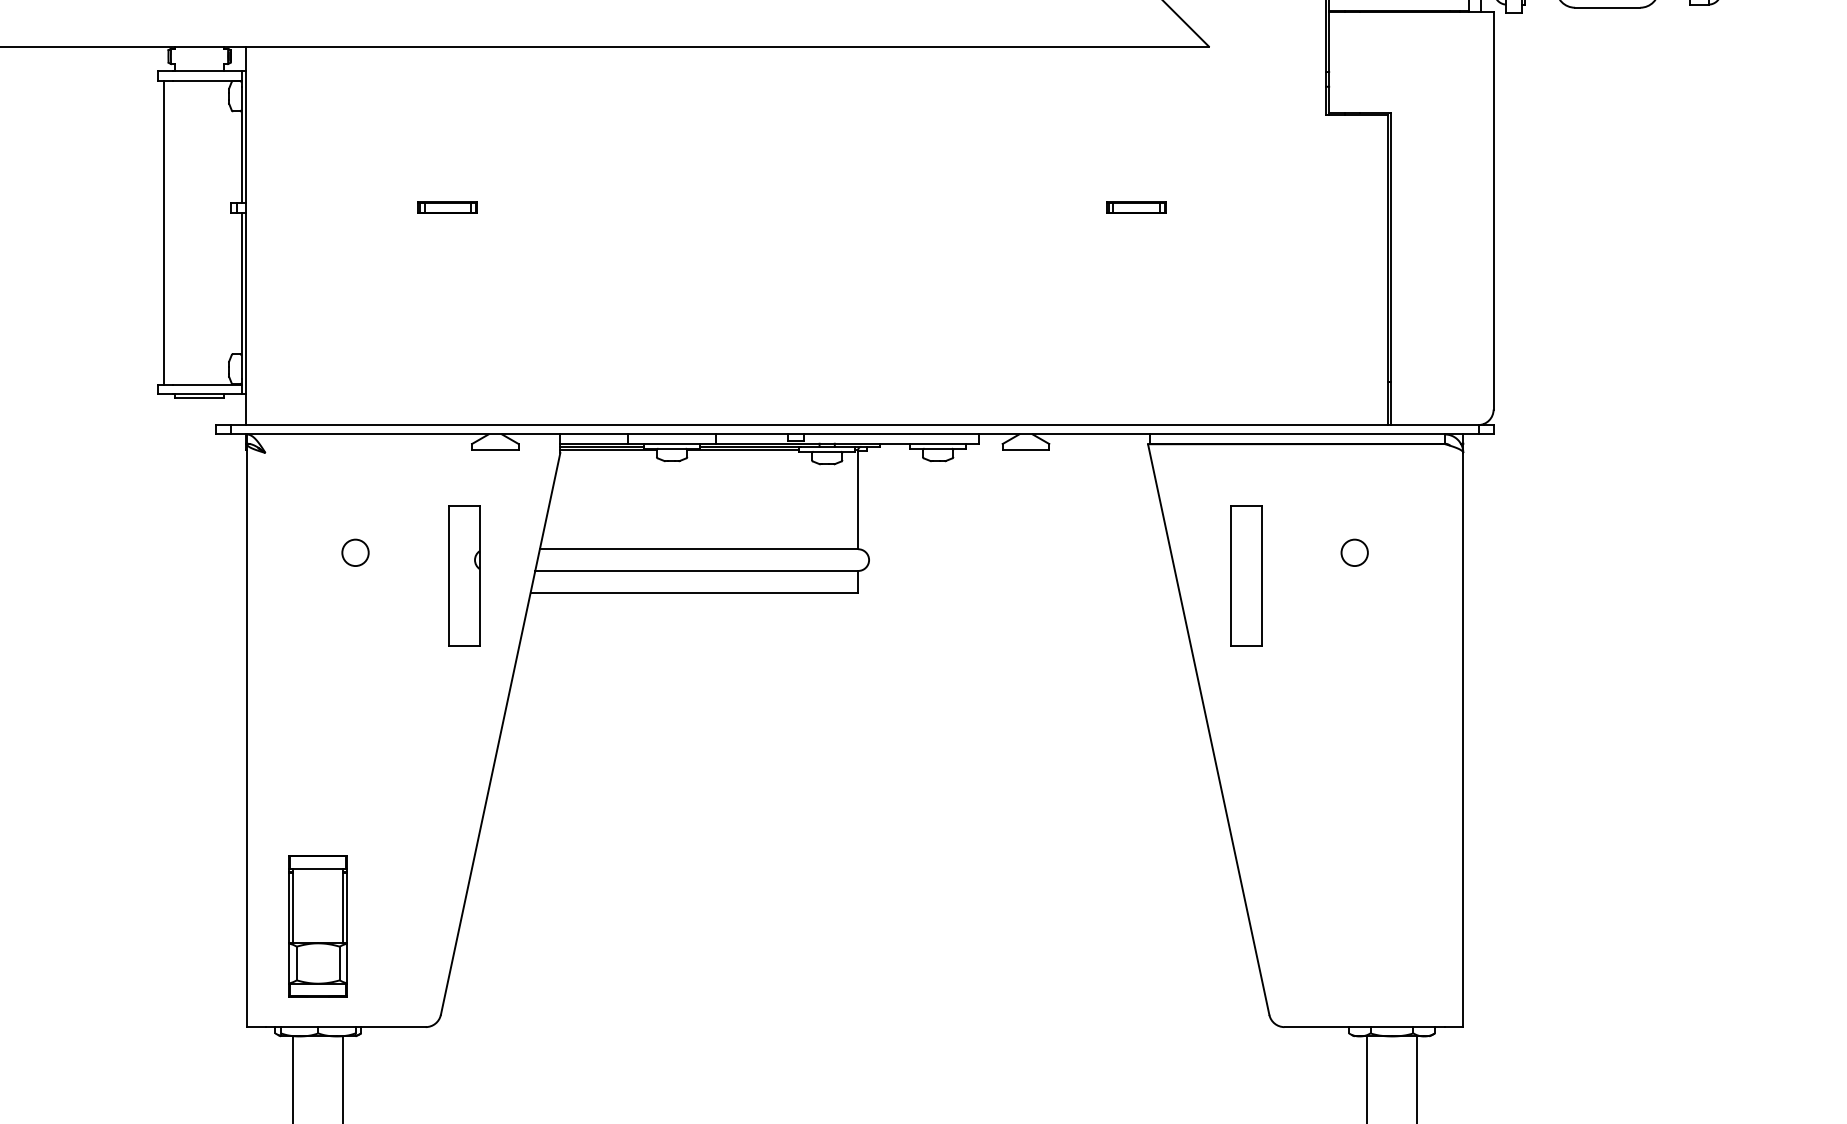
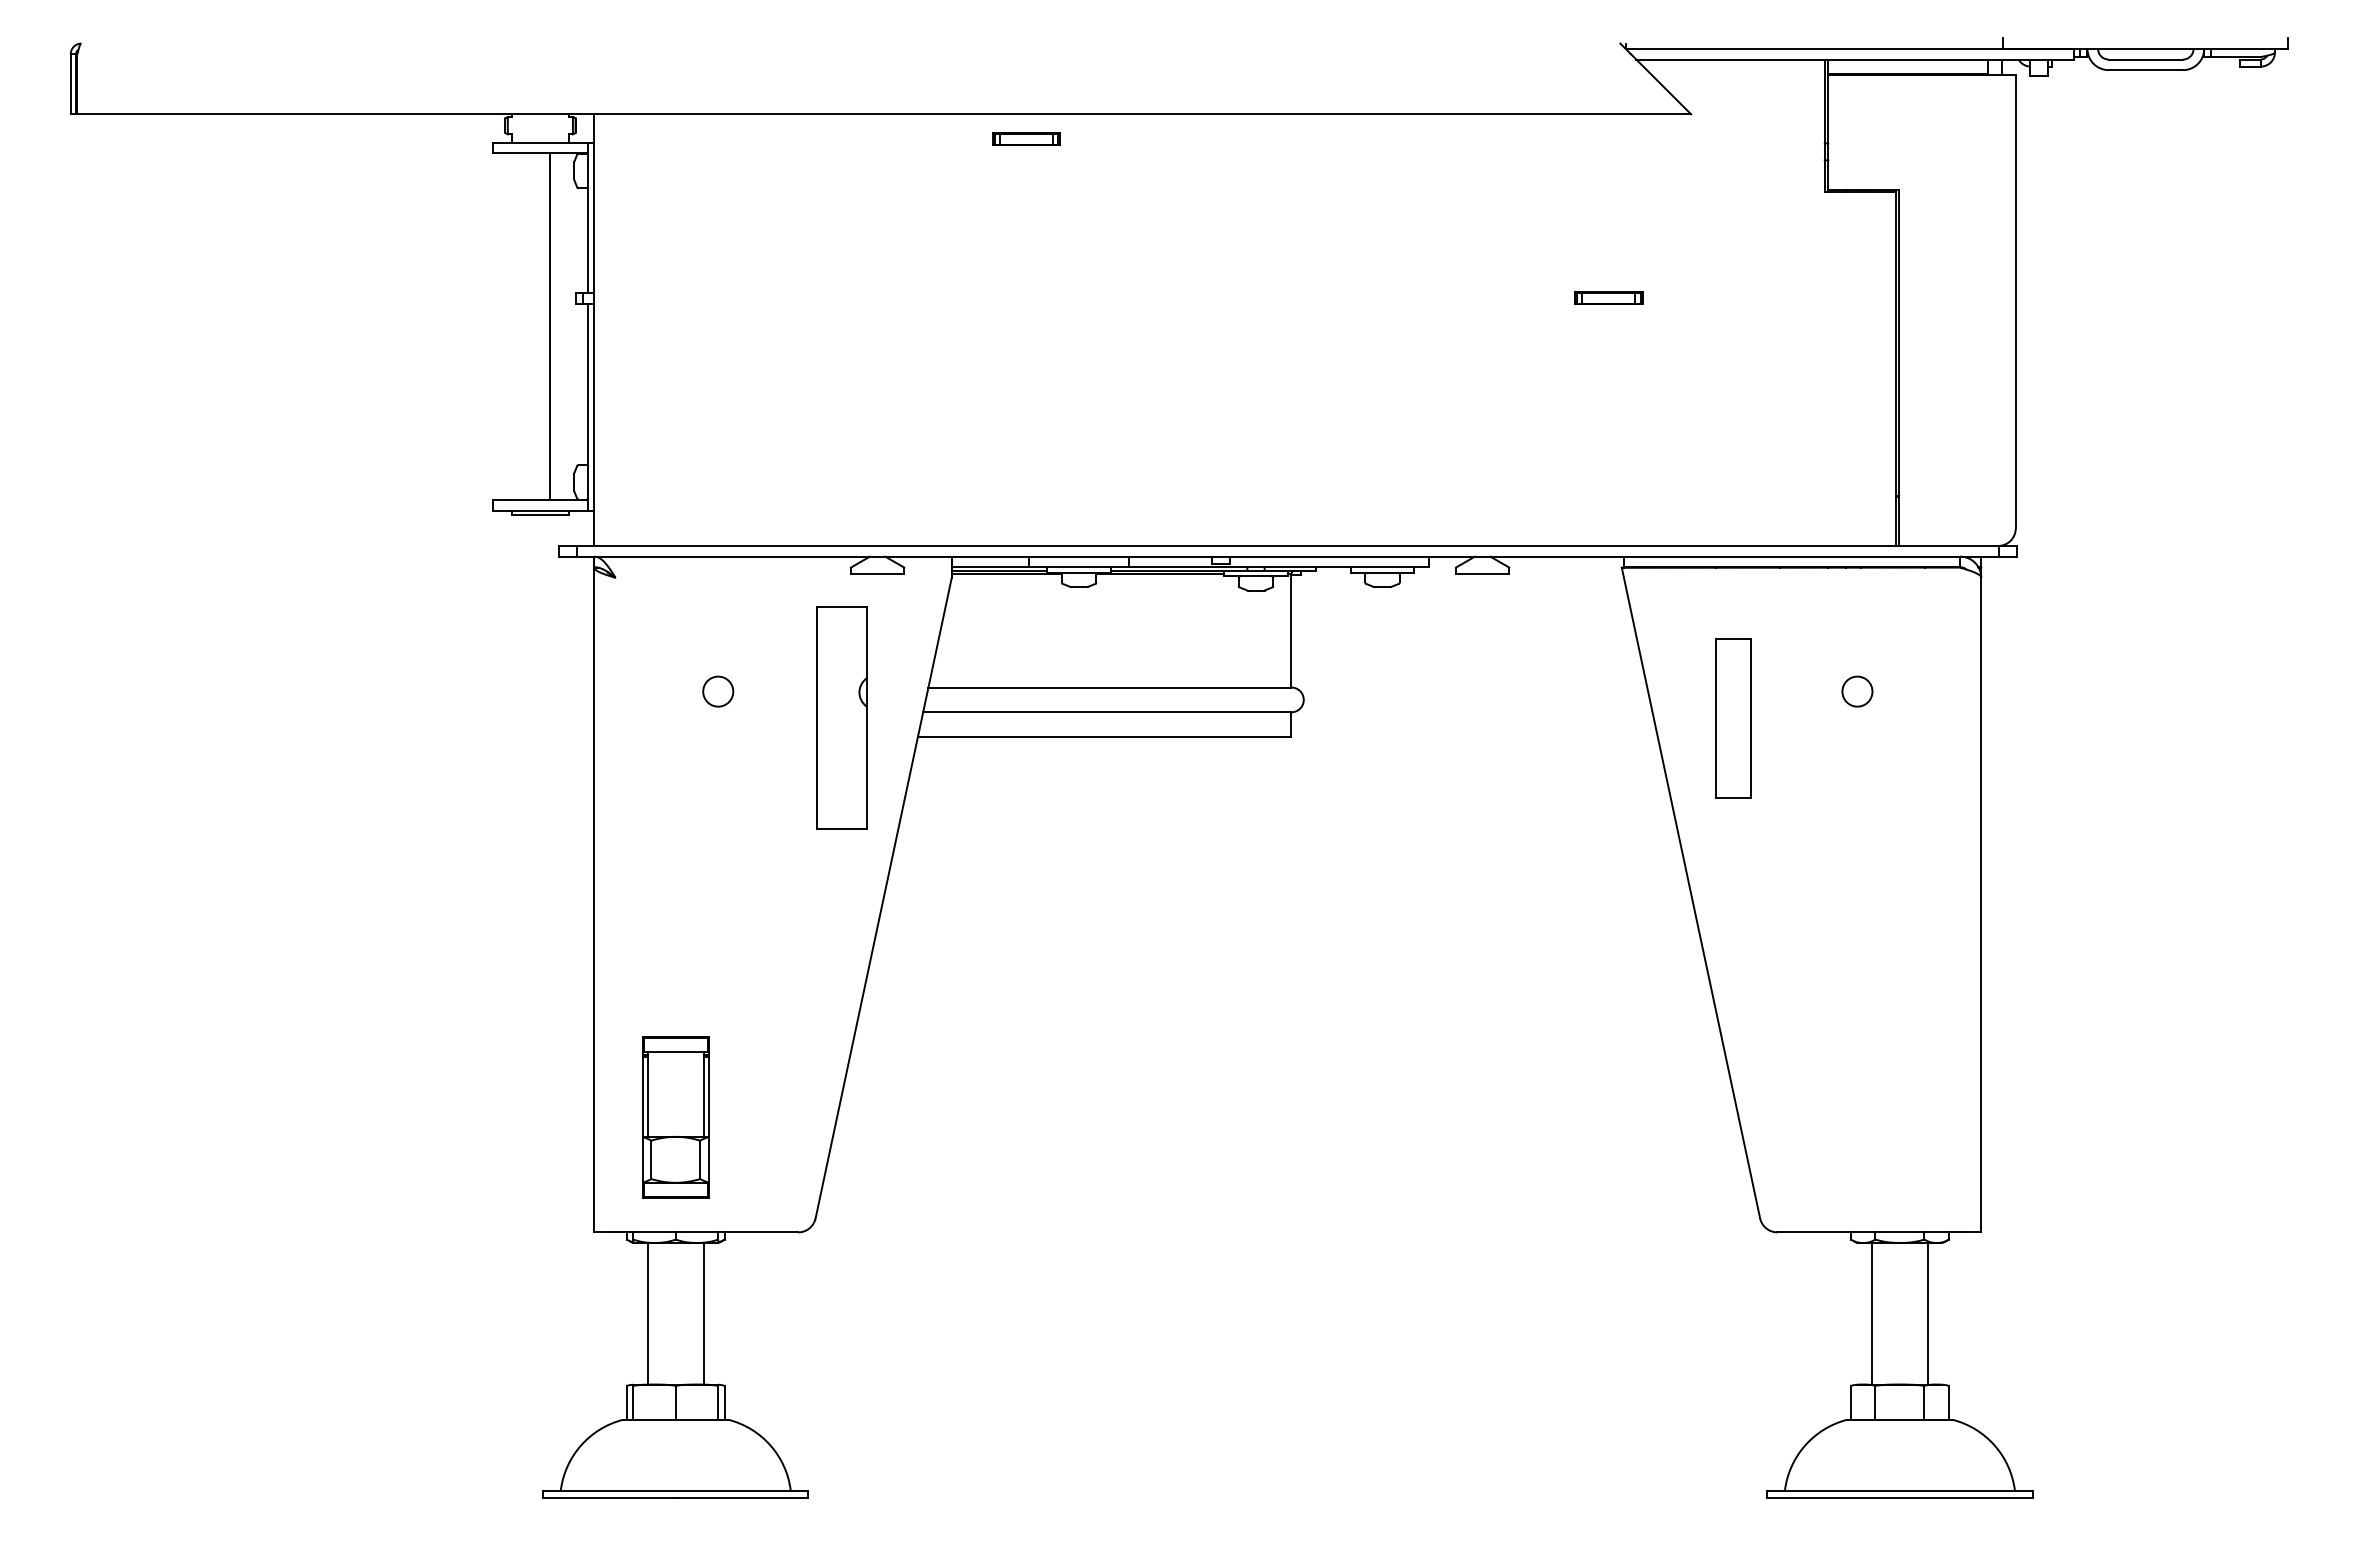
part: (447, 207) -> (1026, 138), moved
line: (163, 232) -> (549, 326), moved
part: (463, 576) -> (841, 718), size x1.4

